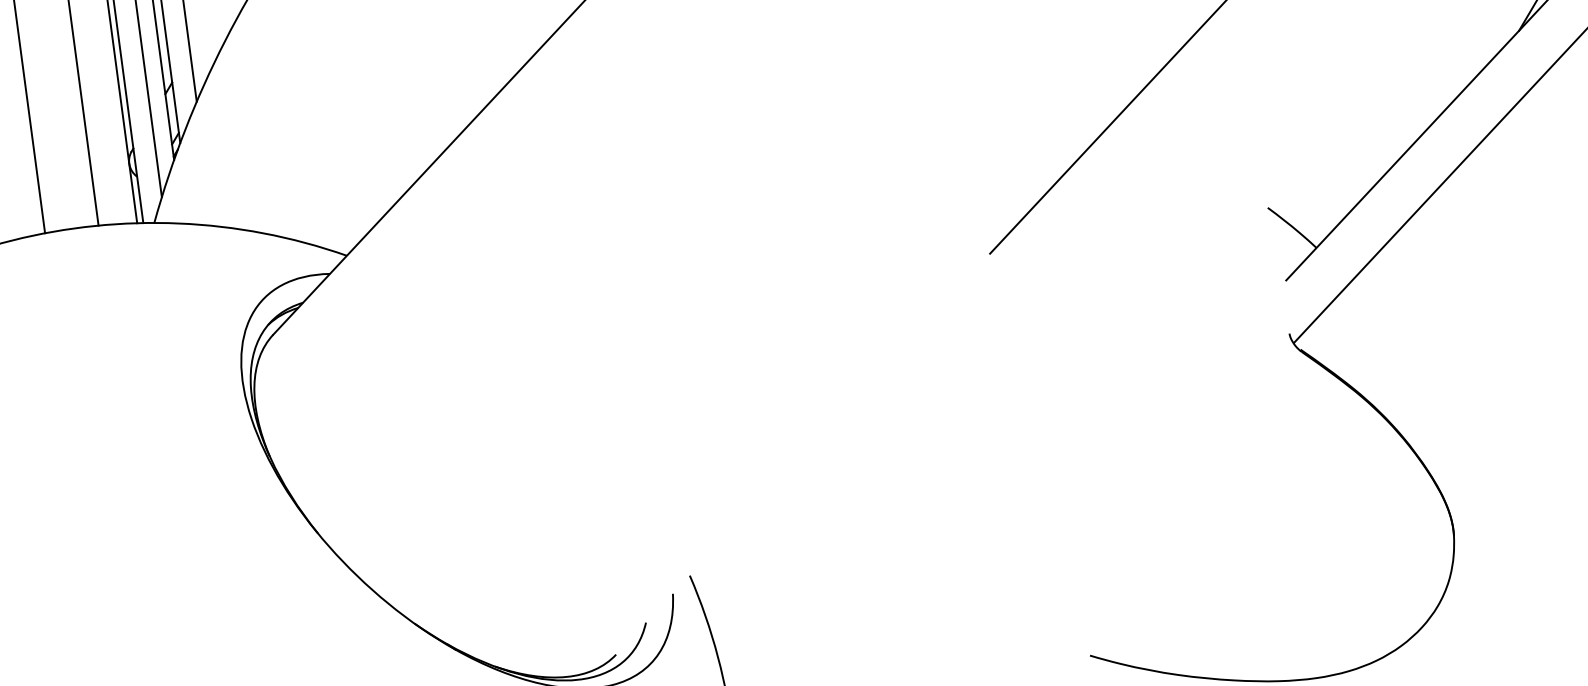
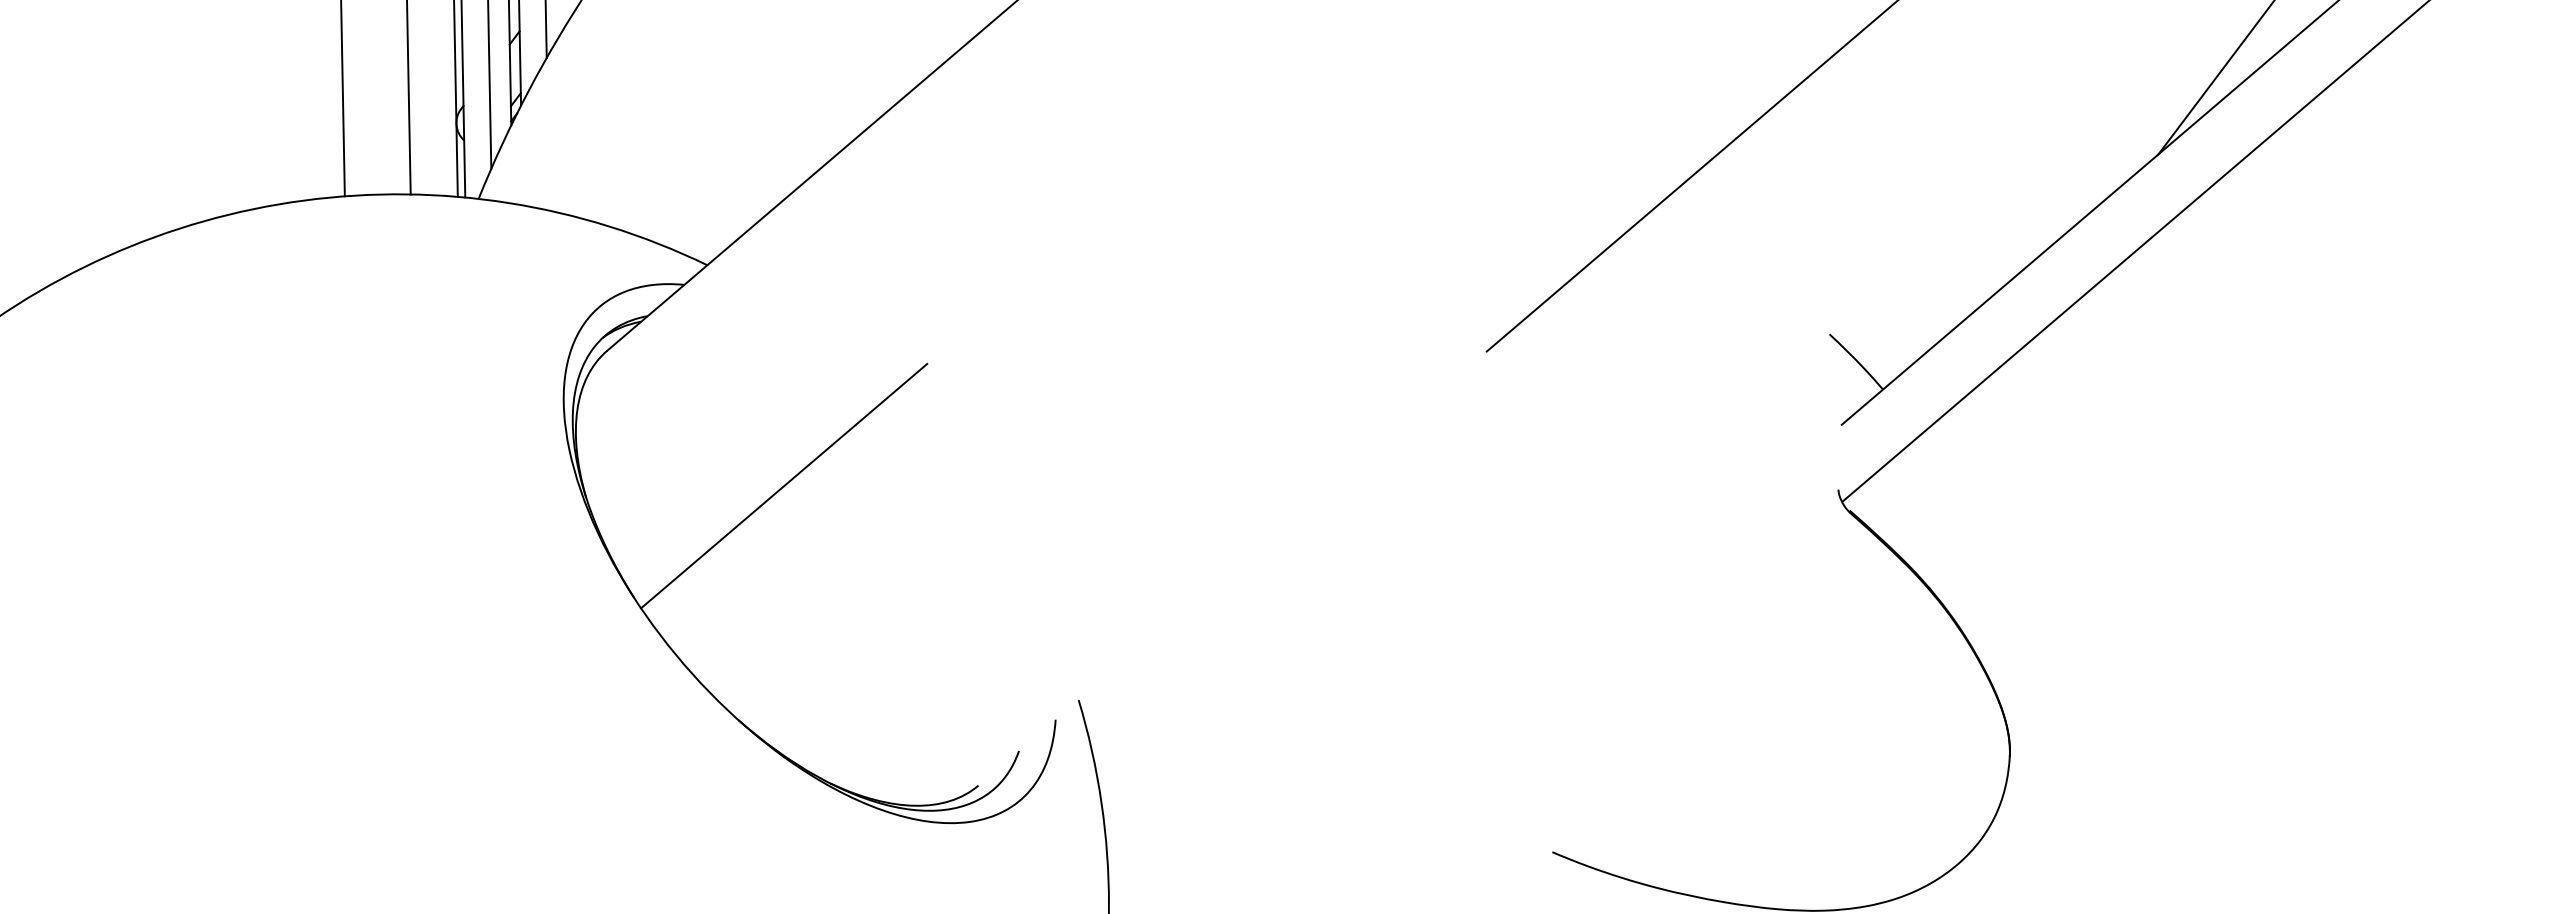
line: (430, 428) -> (784, 485), added

